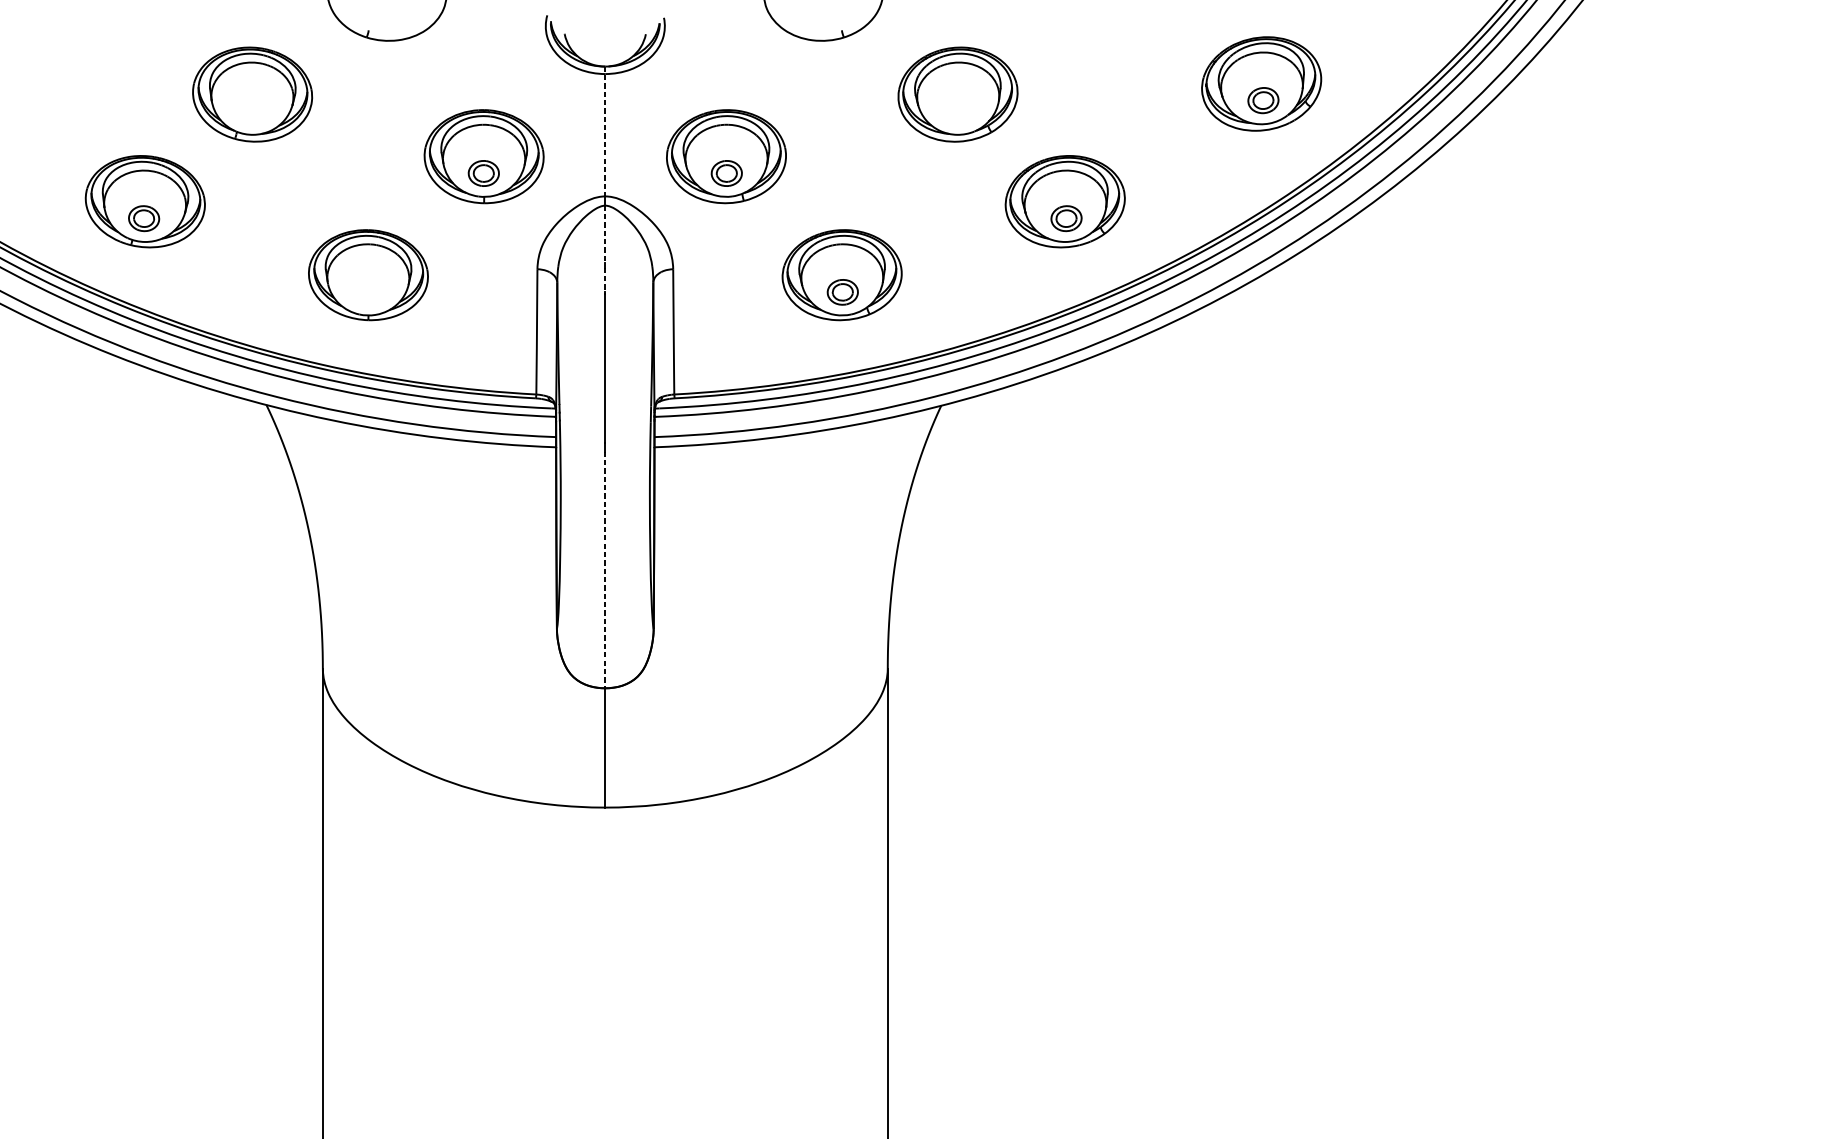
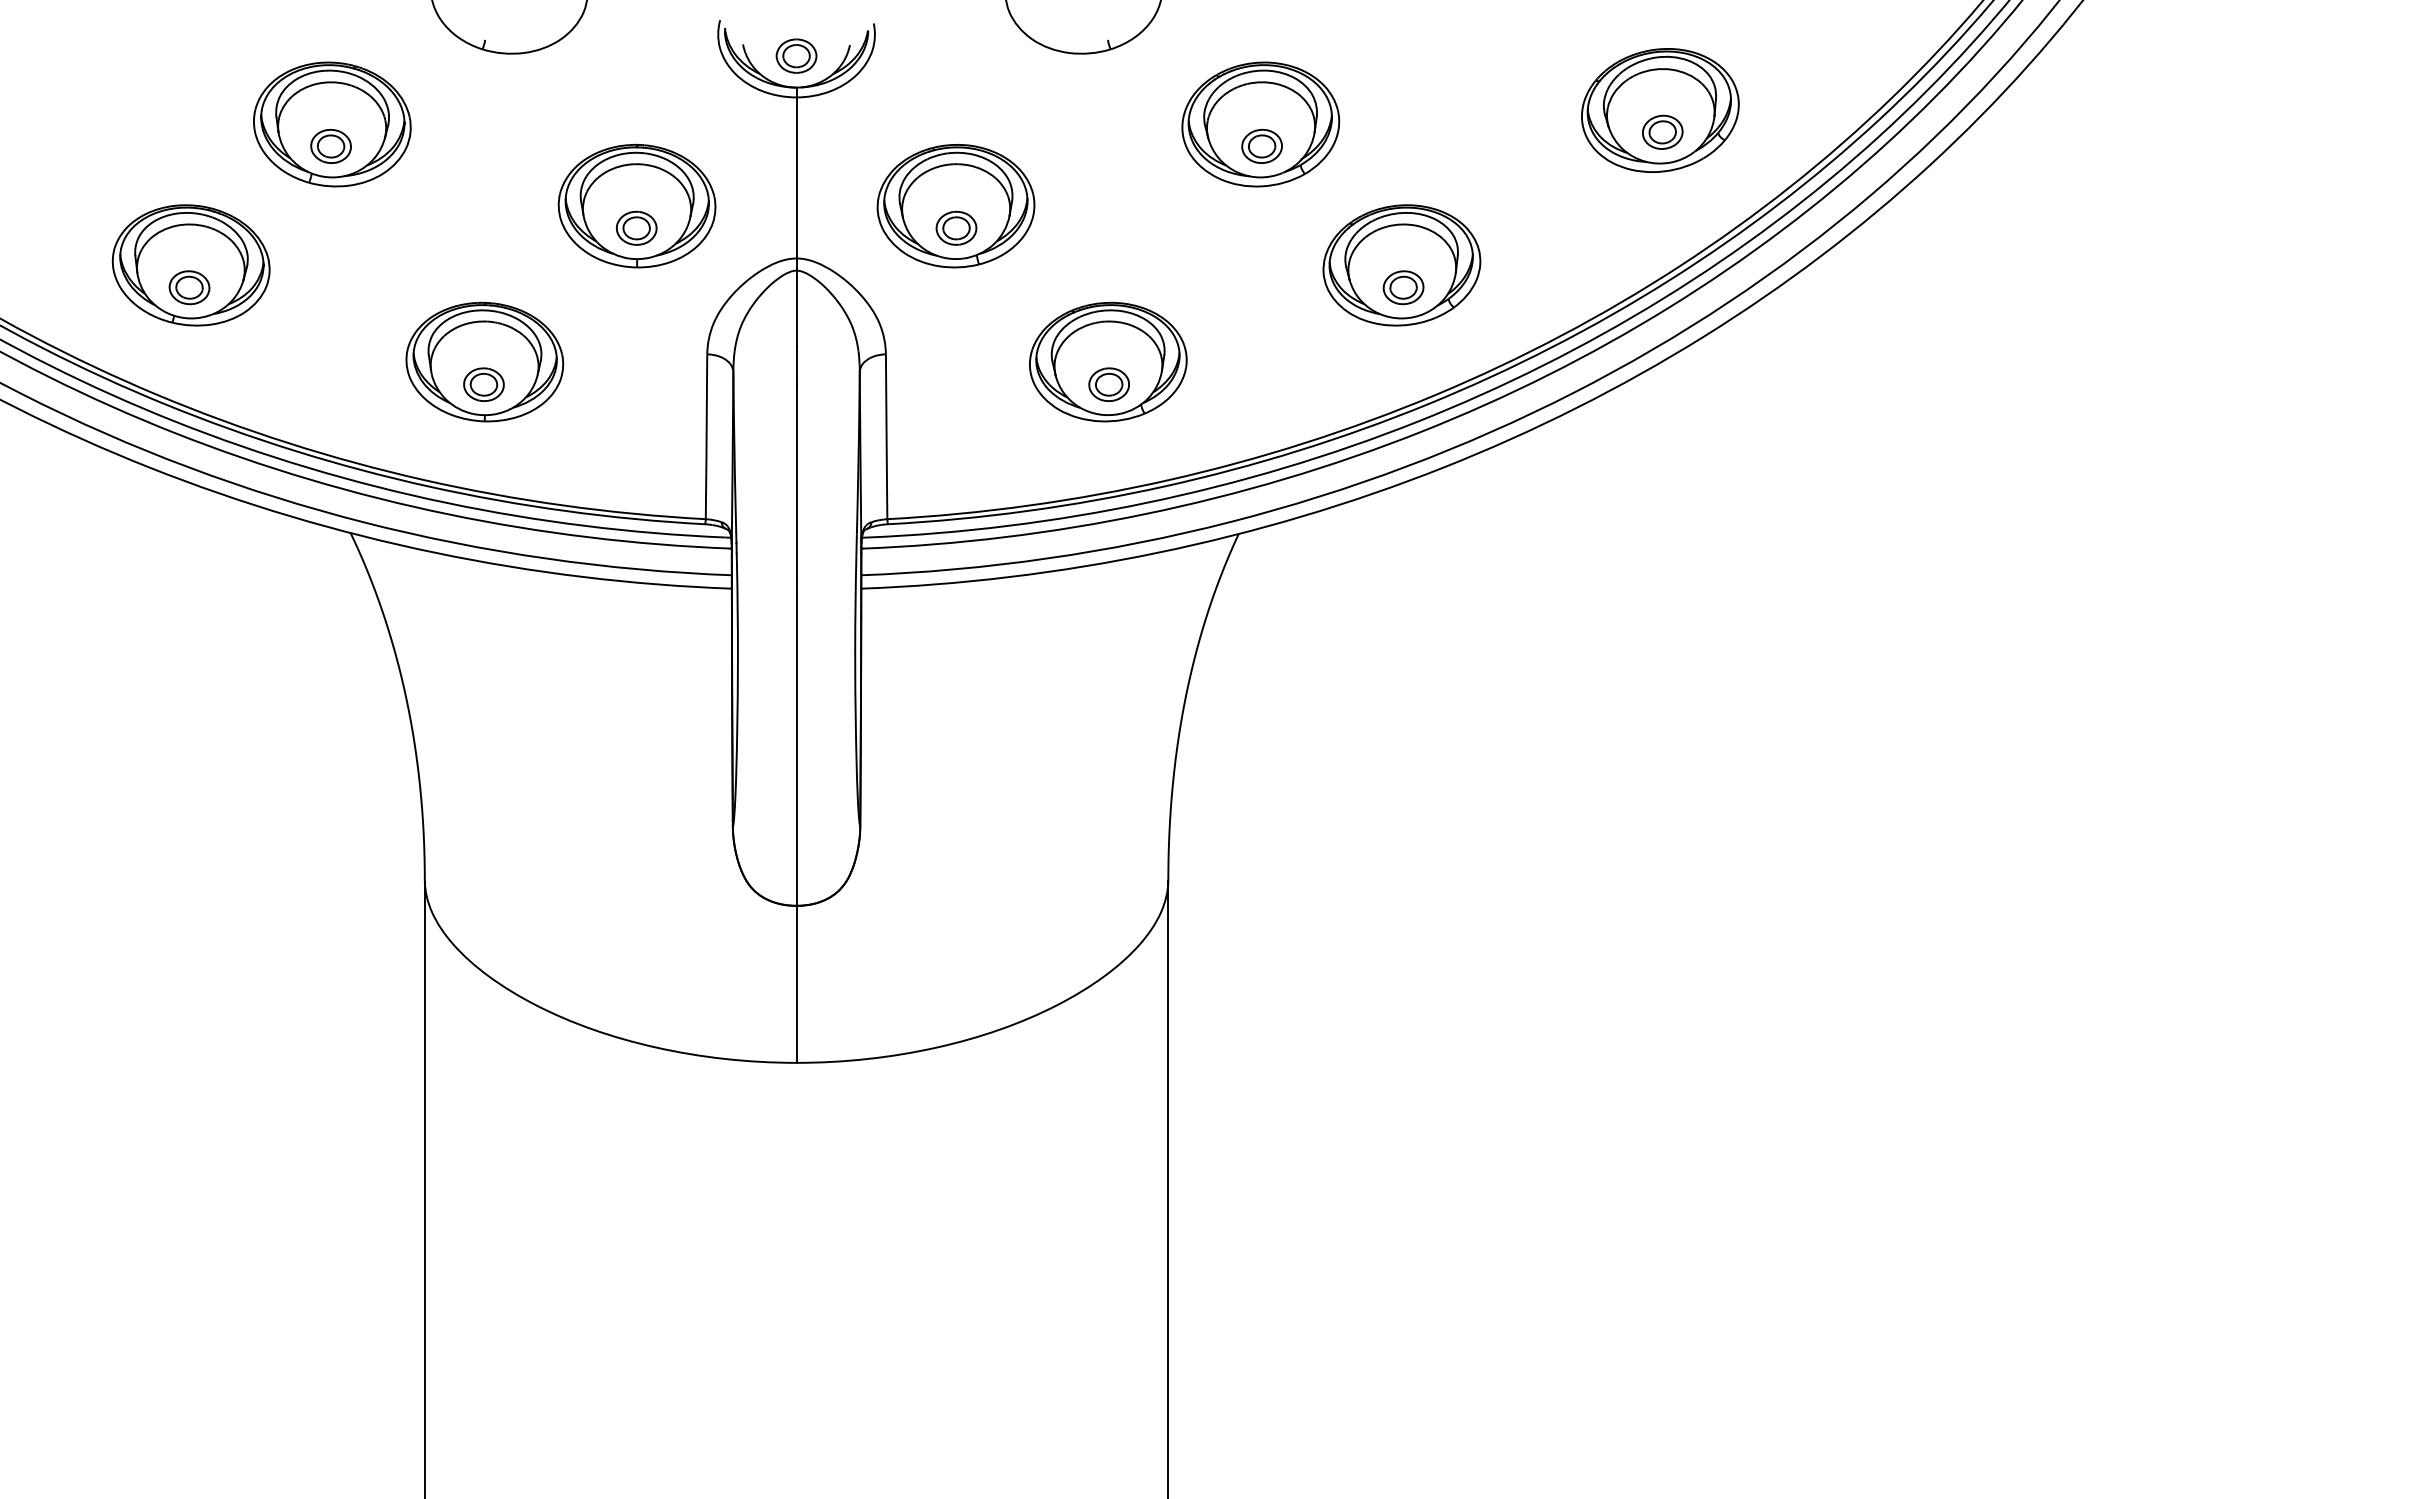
part: (605, 42) -> (796, 55), added
part: (251, 110) -> (330, 145), added
part: (958, 110) -> (1261, 145), added
line: (605, 131) -> (796, 173), dashed -> solid
line: (605, 234) -> (796, 308), dashed -> solid
line: (605, 280) -> (796, 368), dashed -> solid
part: (367, 292) -> (483, 384), added
line: (605, 570) -> (796, 750), dashed -> solid

